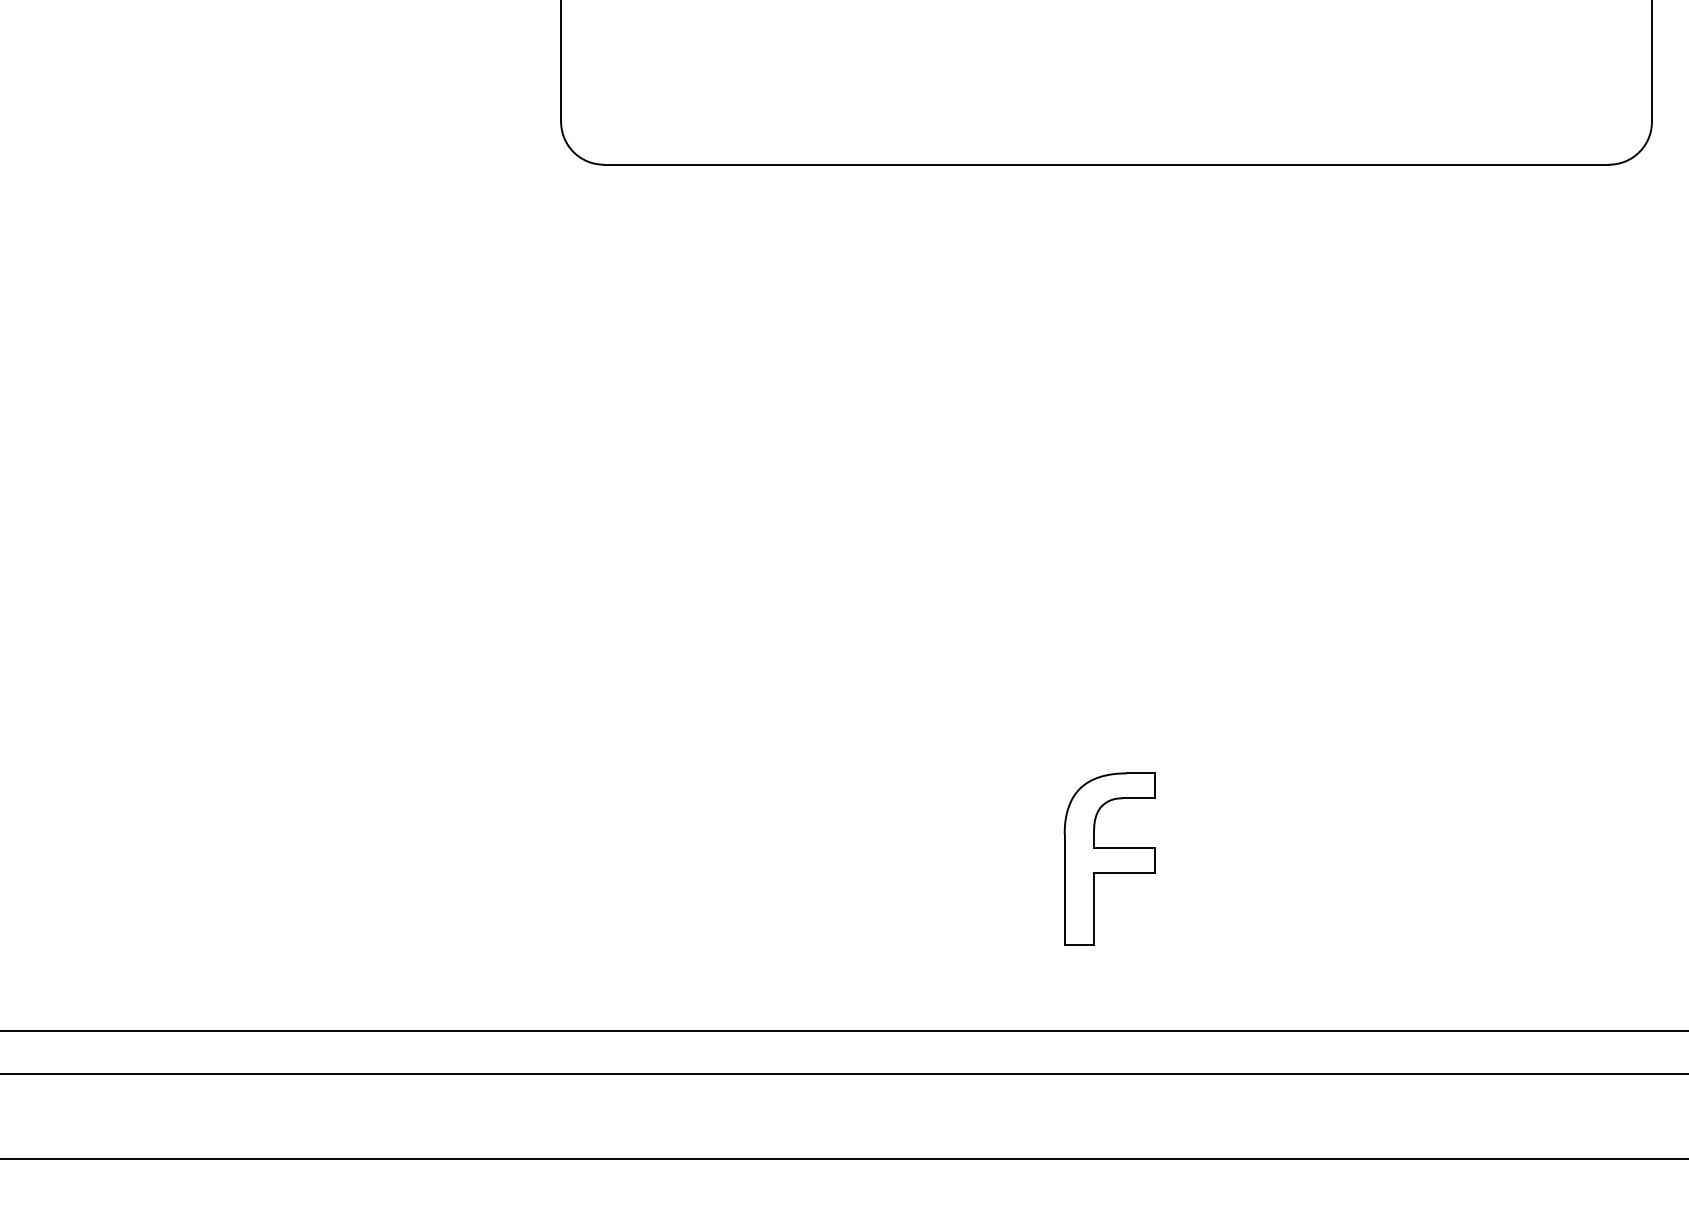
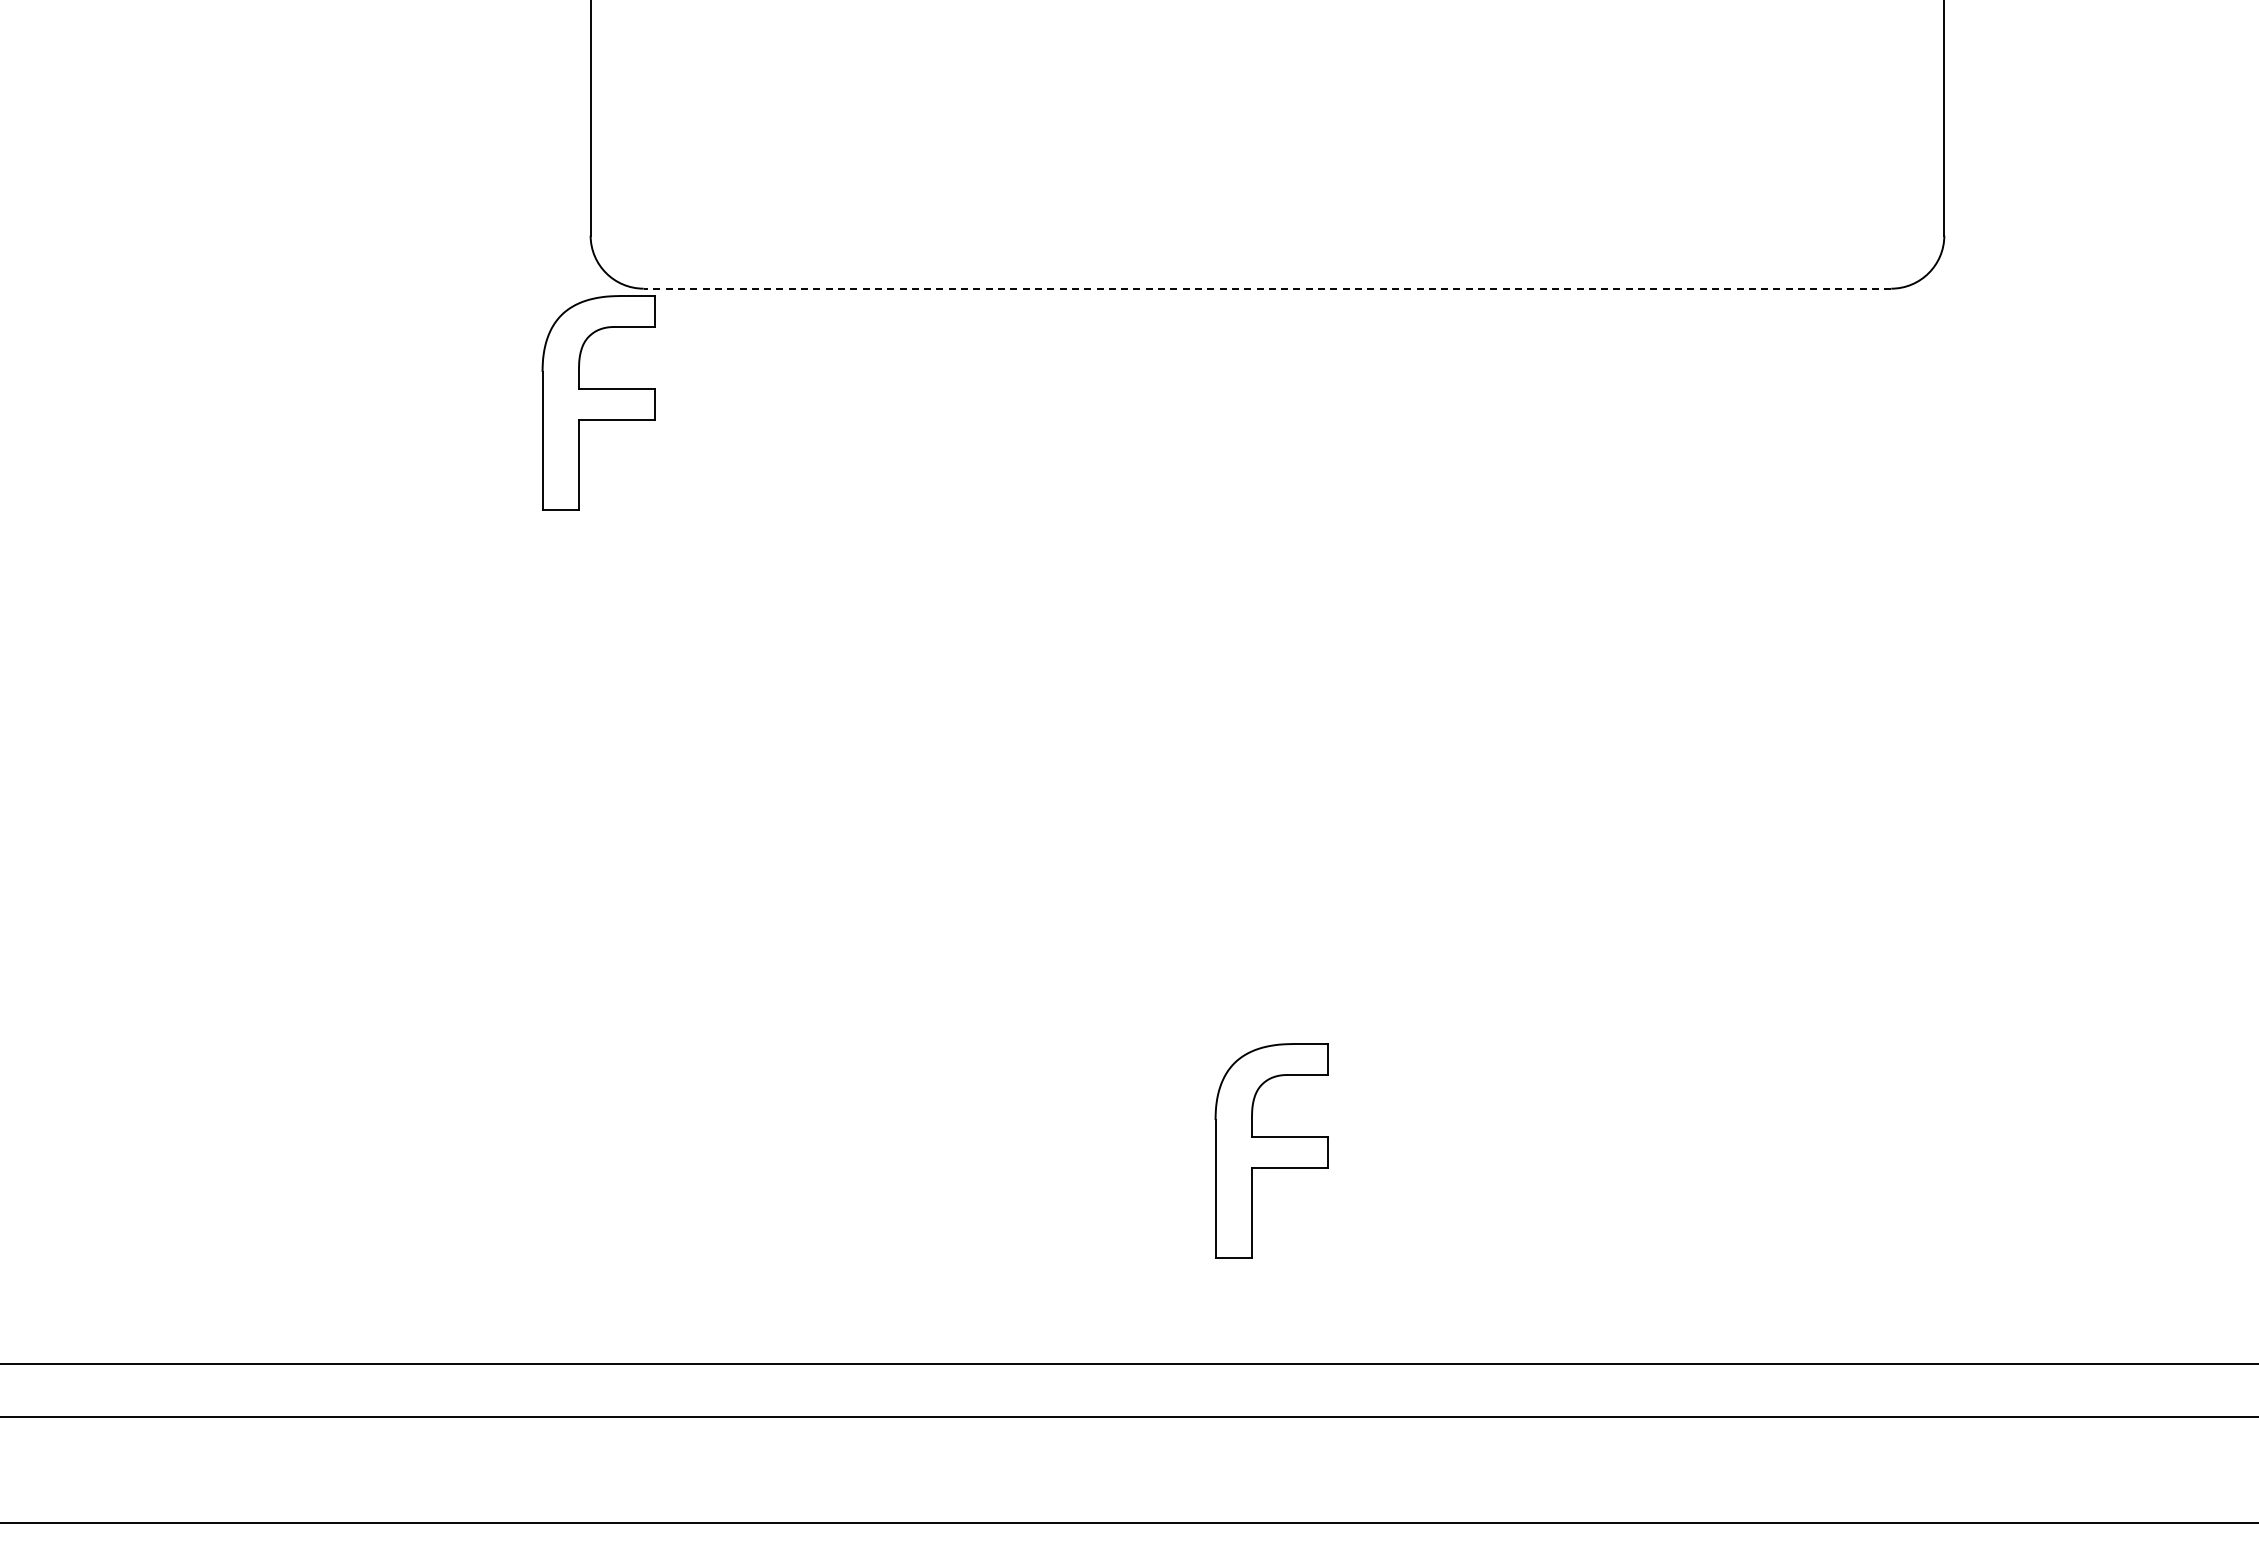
line: (1106, 164) -> (1267, 288), solid -> dashed
part: (567, 256) -> (598, 402), added

